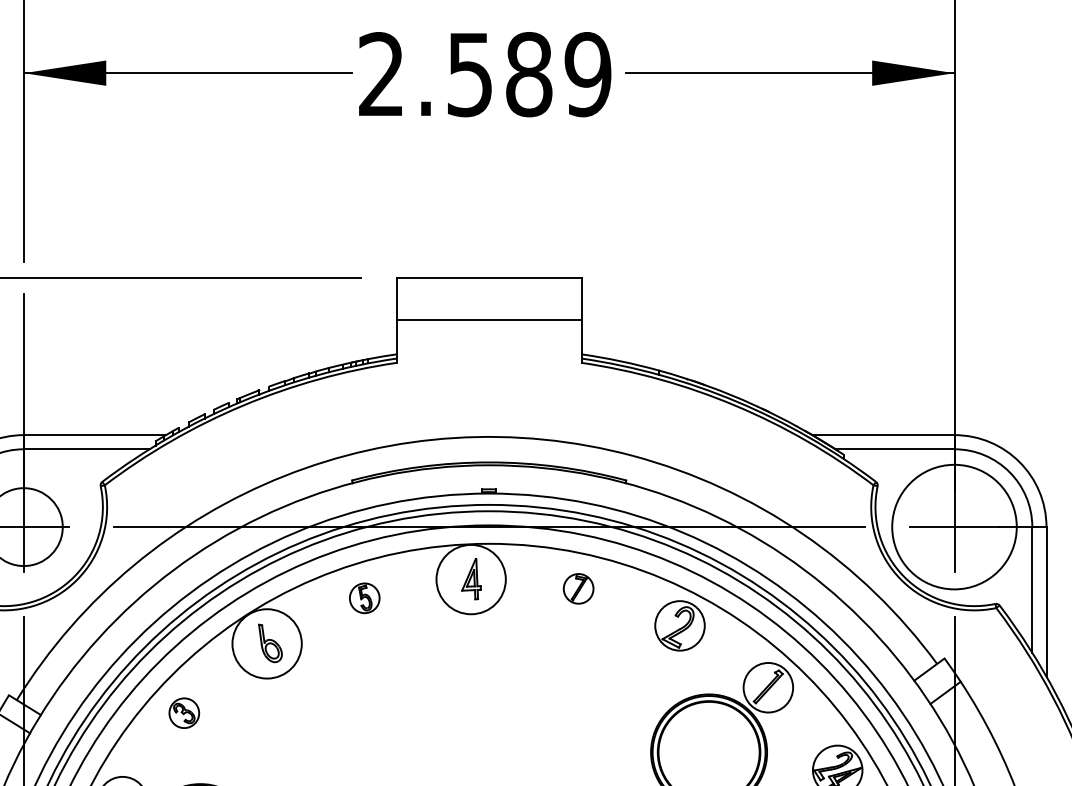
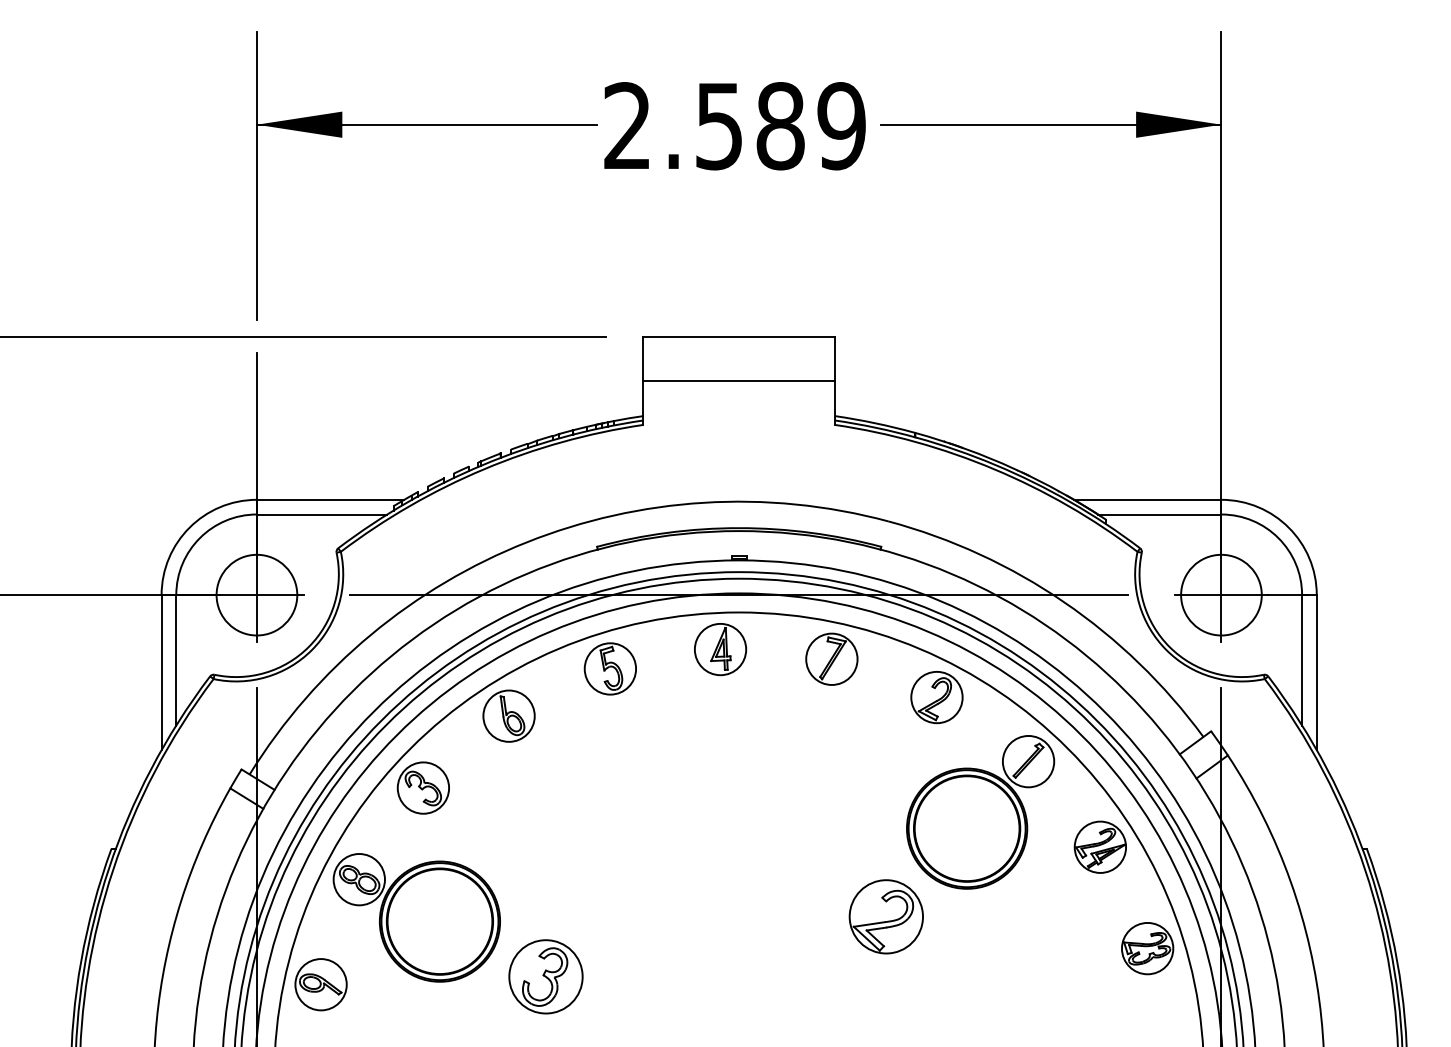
circle: (954, 526) -> (1221, 594), size x0.62
circle: (471, 579) -> (720, 649), size x0.71
part: (578, 588) -> (831, 658), size x1.67
part: (364, 597) -> (609, 668), size x1.67
circle: (266, 643) -> (508, 715), size x0.71
part: (183, 712) -> (422, 787), size x1.67

